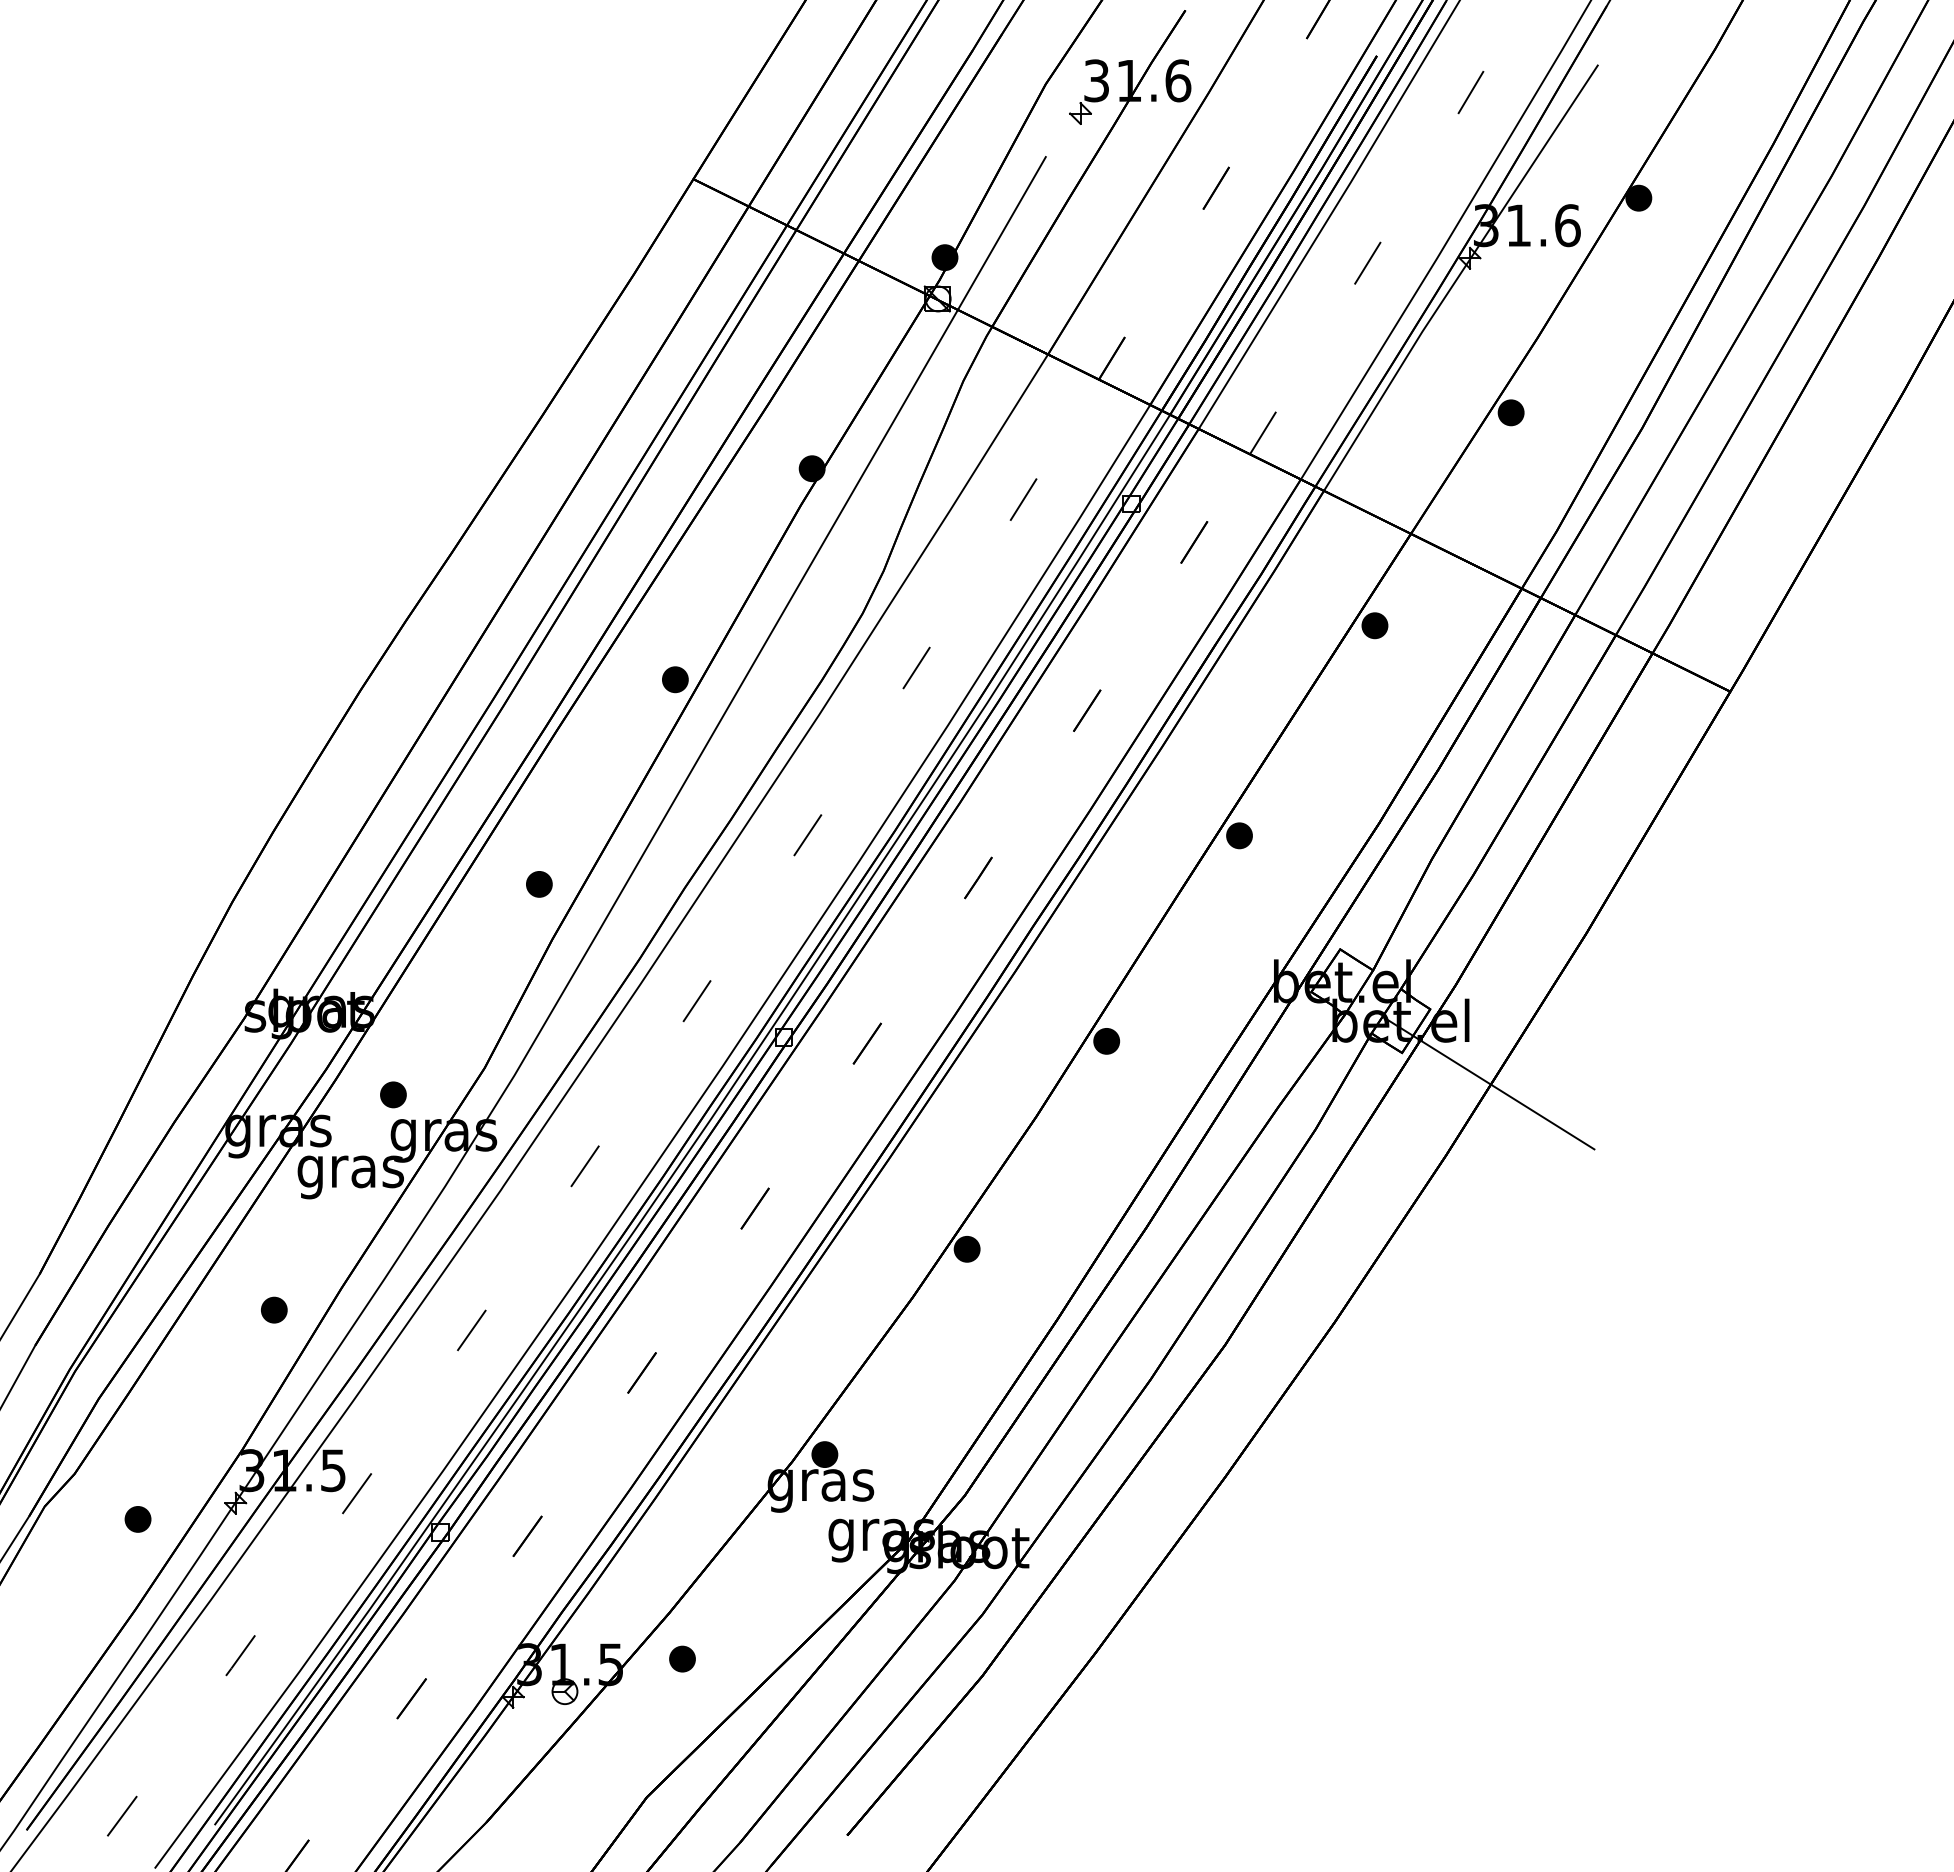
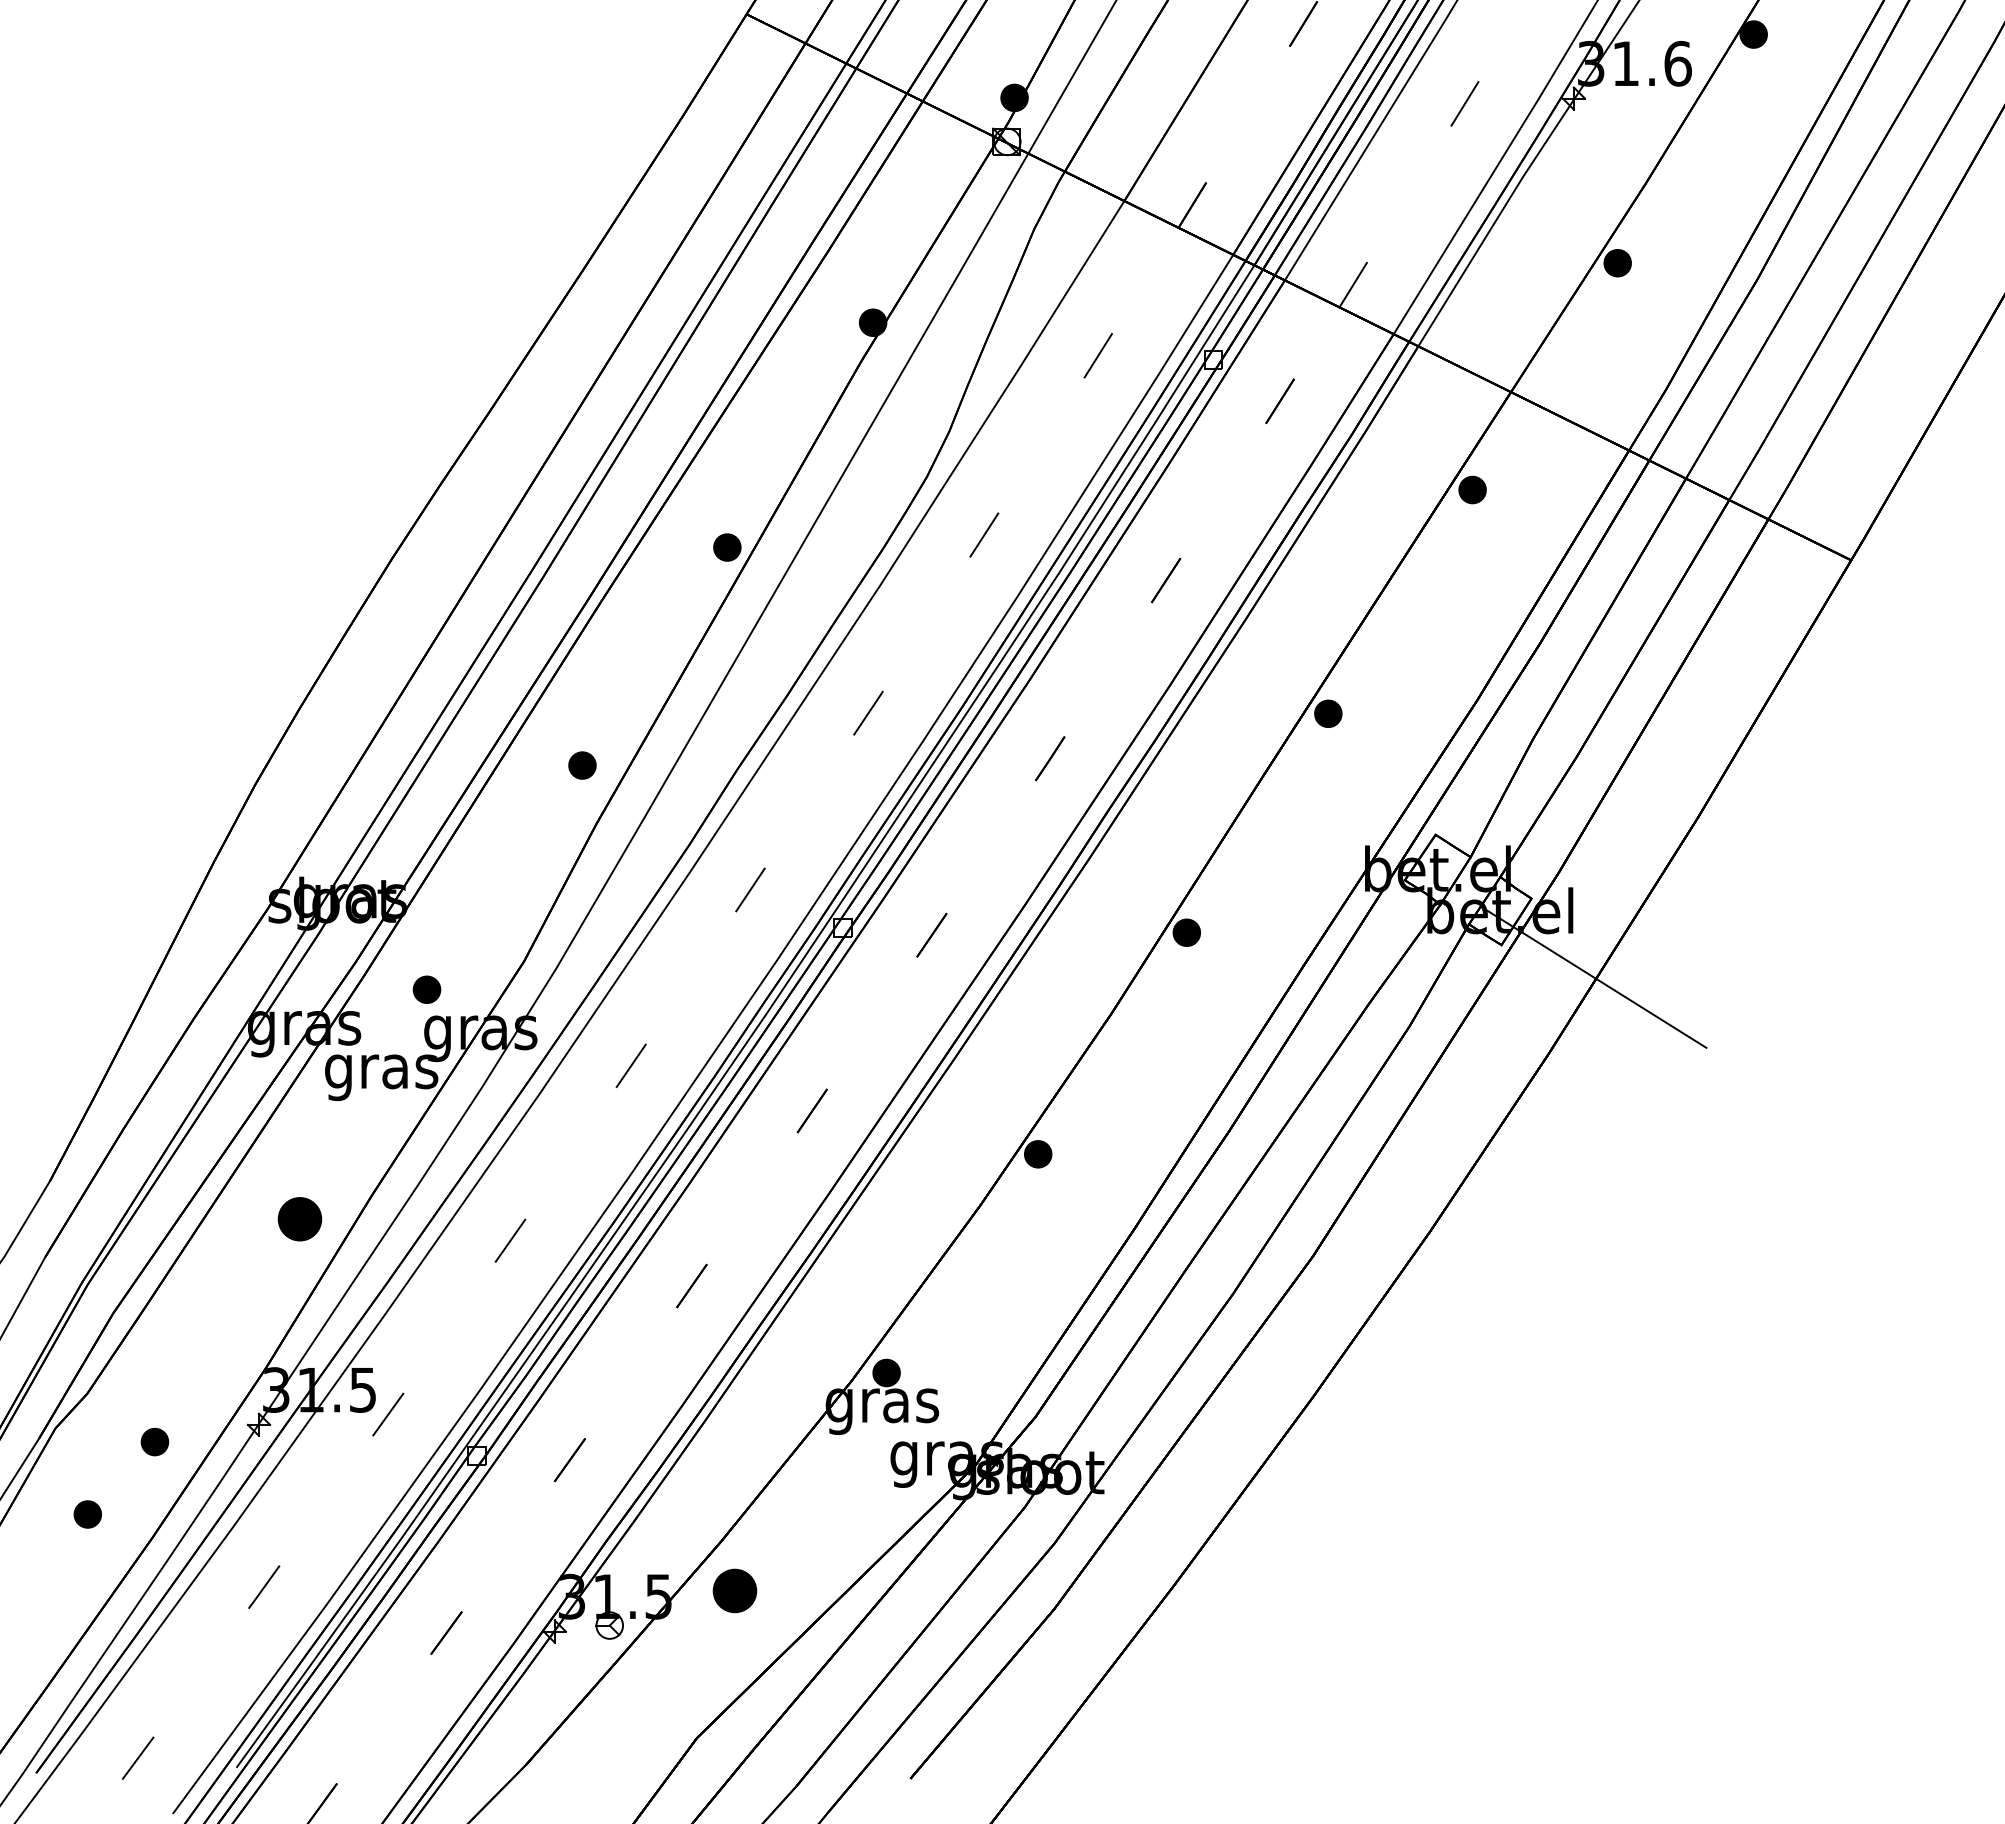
part: (274, 1309) -> (300, 1218), size x1.6
part: (74, 1587) -> (87, 1514), added
part: (682, 1658) -> (734, 1590), size x1.6

